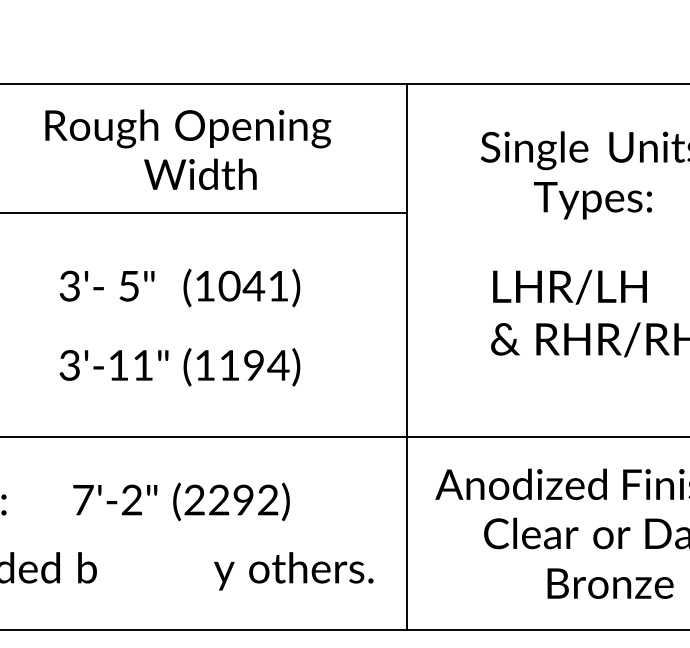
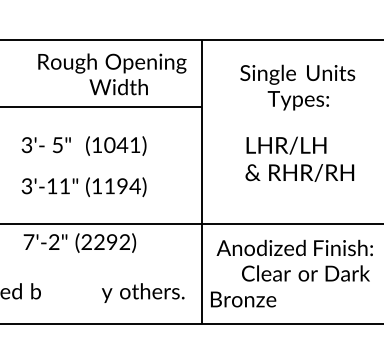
text: (188, 150) -> (112, 74), moved
text: (180, 500) -> (79, 242), moved
text: (610, 583) -> (243, 299), moved

